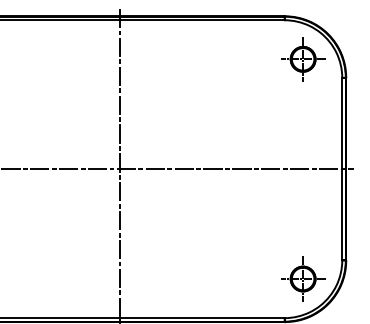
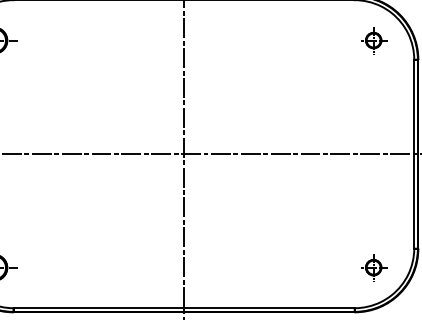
part: (302, 59) -> (373, 40), size x0.6
part: (302, 278) -> (373, 267), size x0.6

